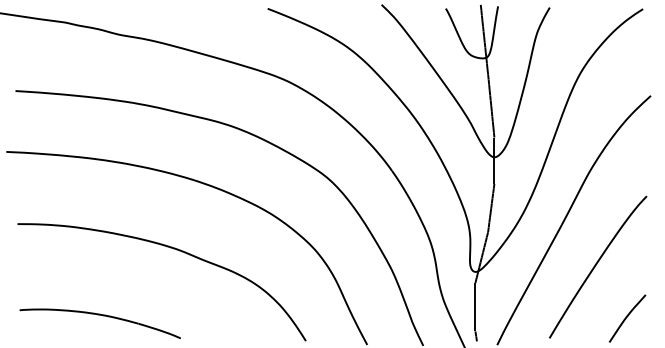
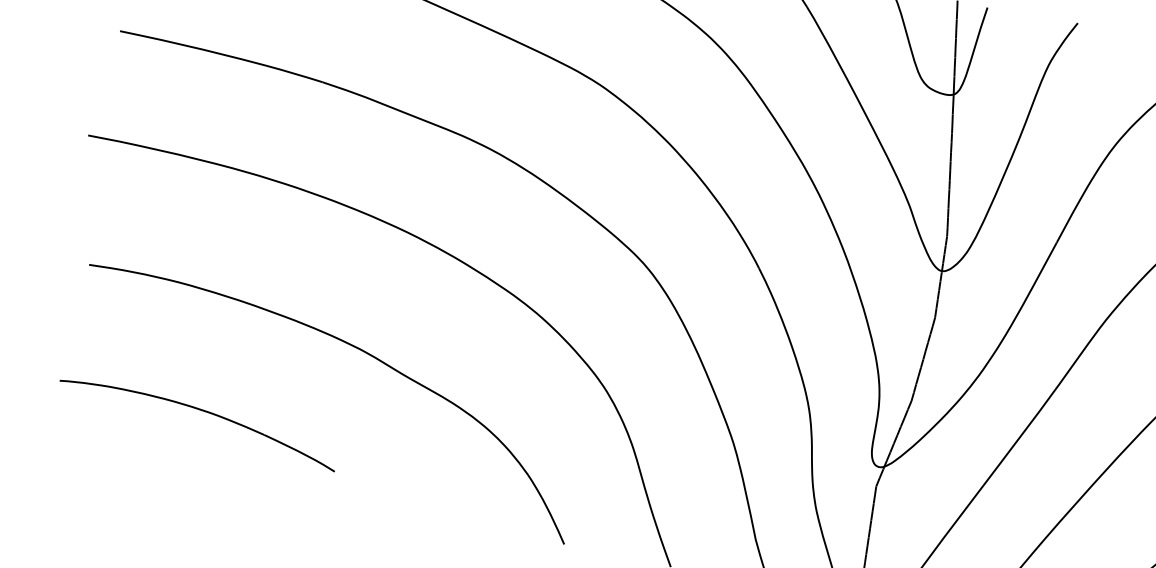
part: (102, 316) -> (203, 413), moved

